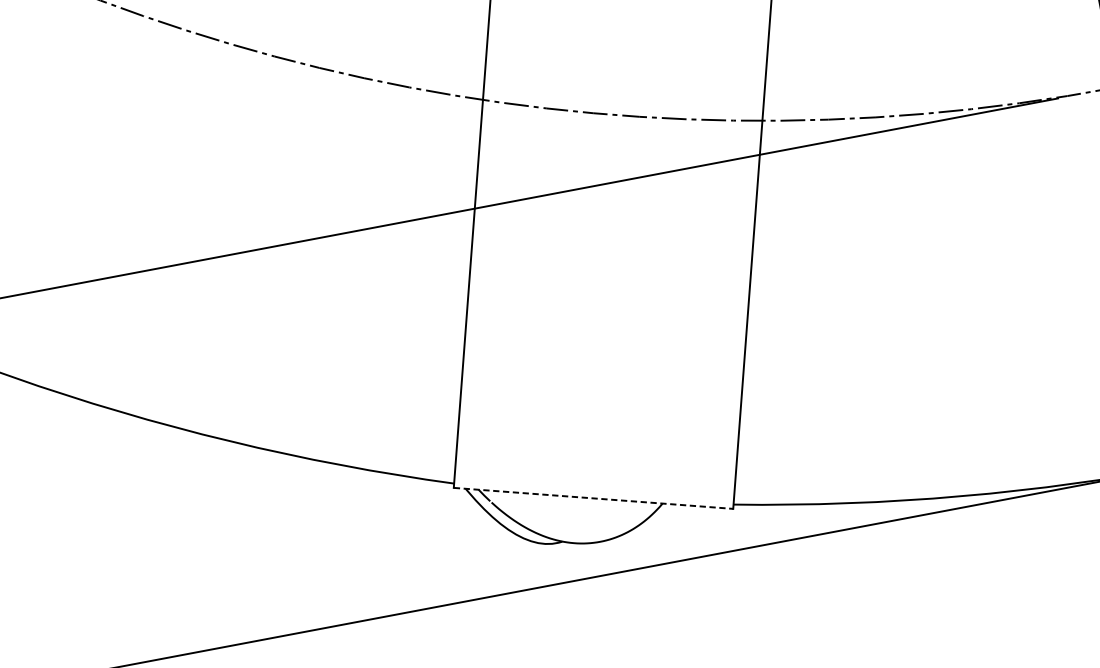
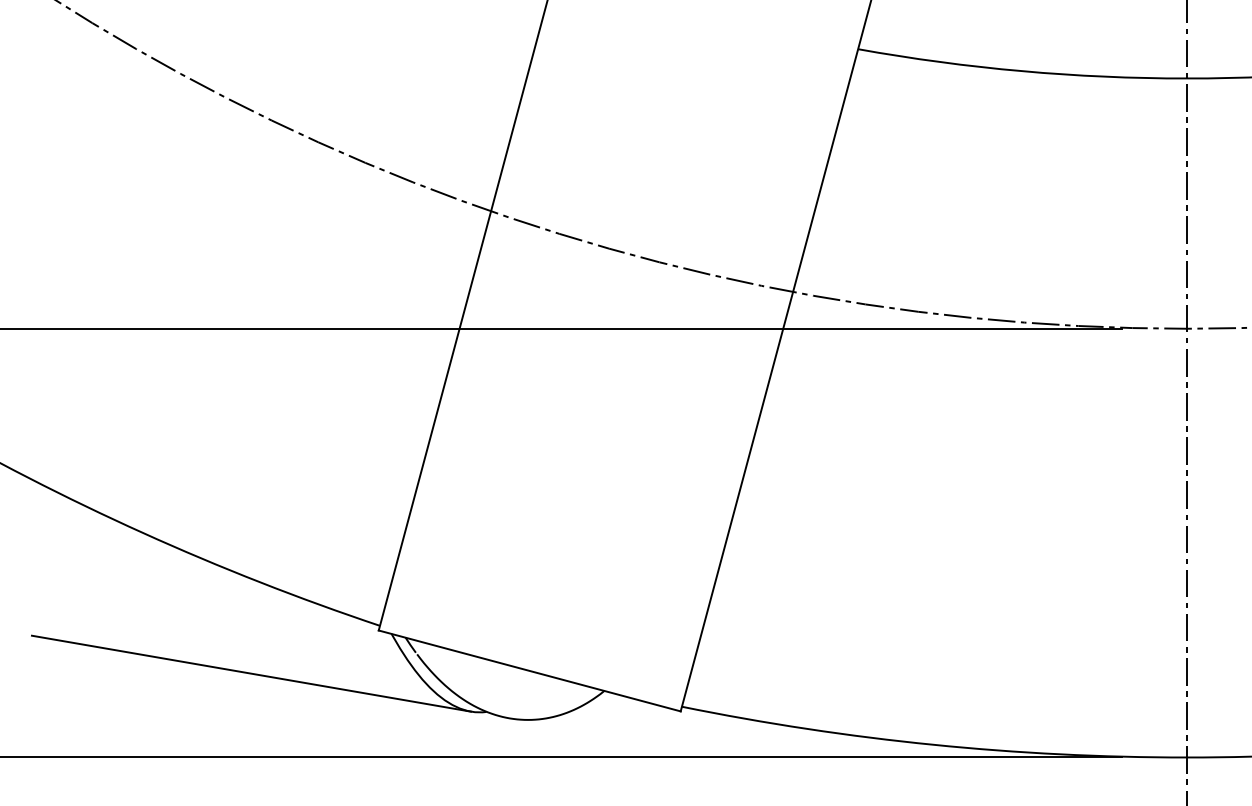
line: (594, 498) -> (530, 671), dashed -> solid
line: (348, 546) -> (251, 673), added

